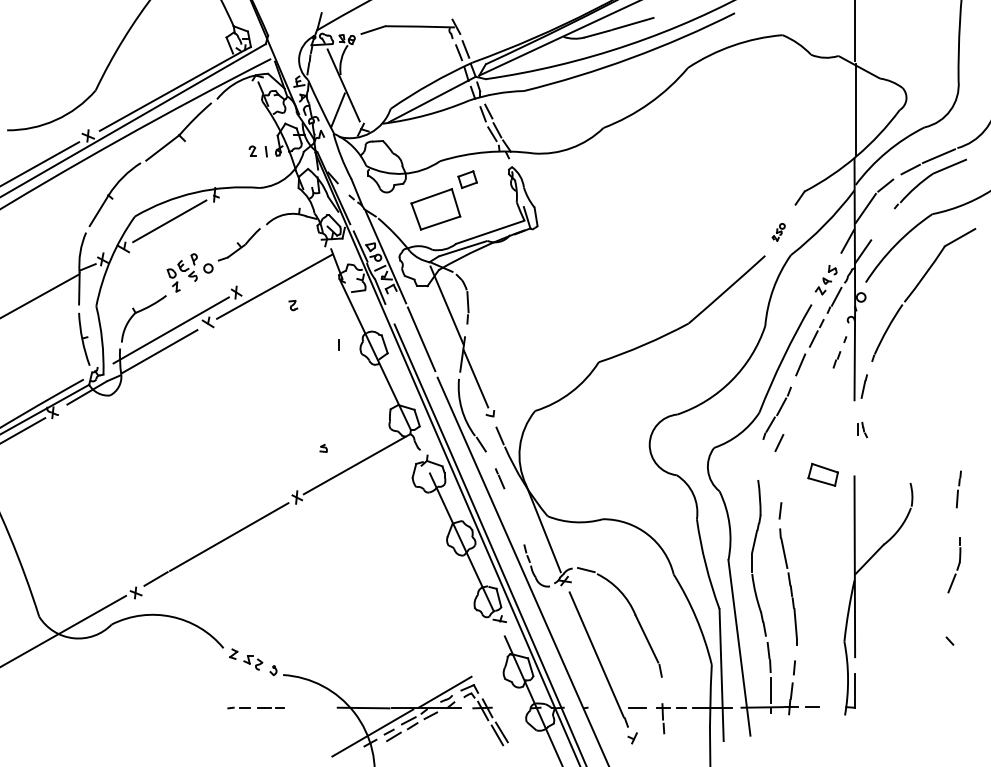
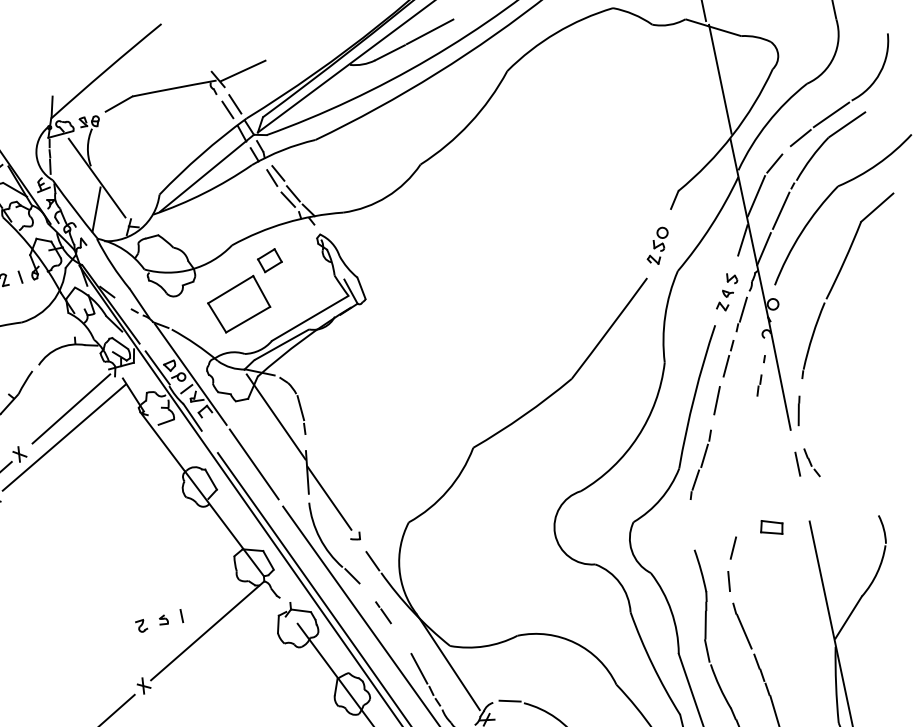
line: (477, 23) -> (242, 70), added
line: (882, 224) -> (780, 211), added
part: (778, 232) -> (657, 246), size x1.67
line: (284, 264) -> (70, 408), added
part: (293, 305) -> (141, 626), moved
line: (338, 344) -> (181, 615), moved
part: (862, 429) -> (807, 463), size x1.67
line: (779, 443) -> (733, 548), moved
part: (823, 474) -> (771, 526), size x0.62
line: (519, 529) -> (419, 668), added

